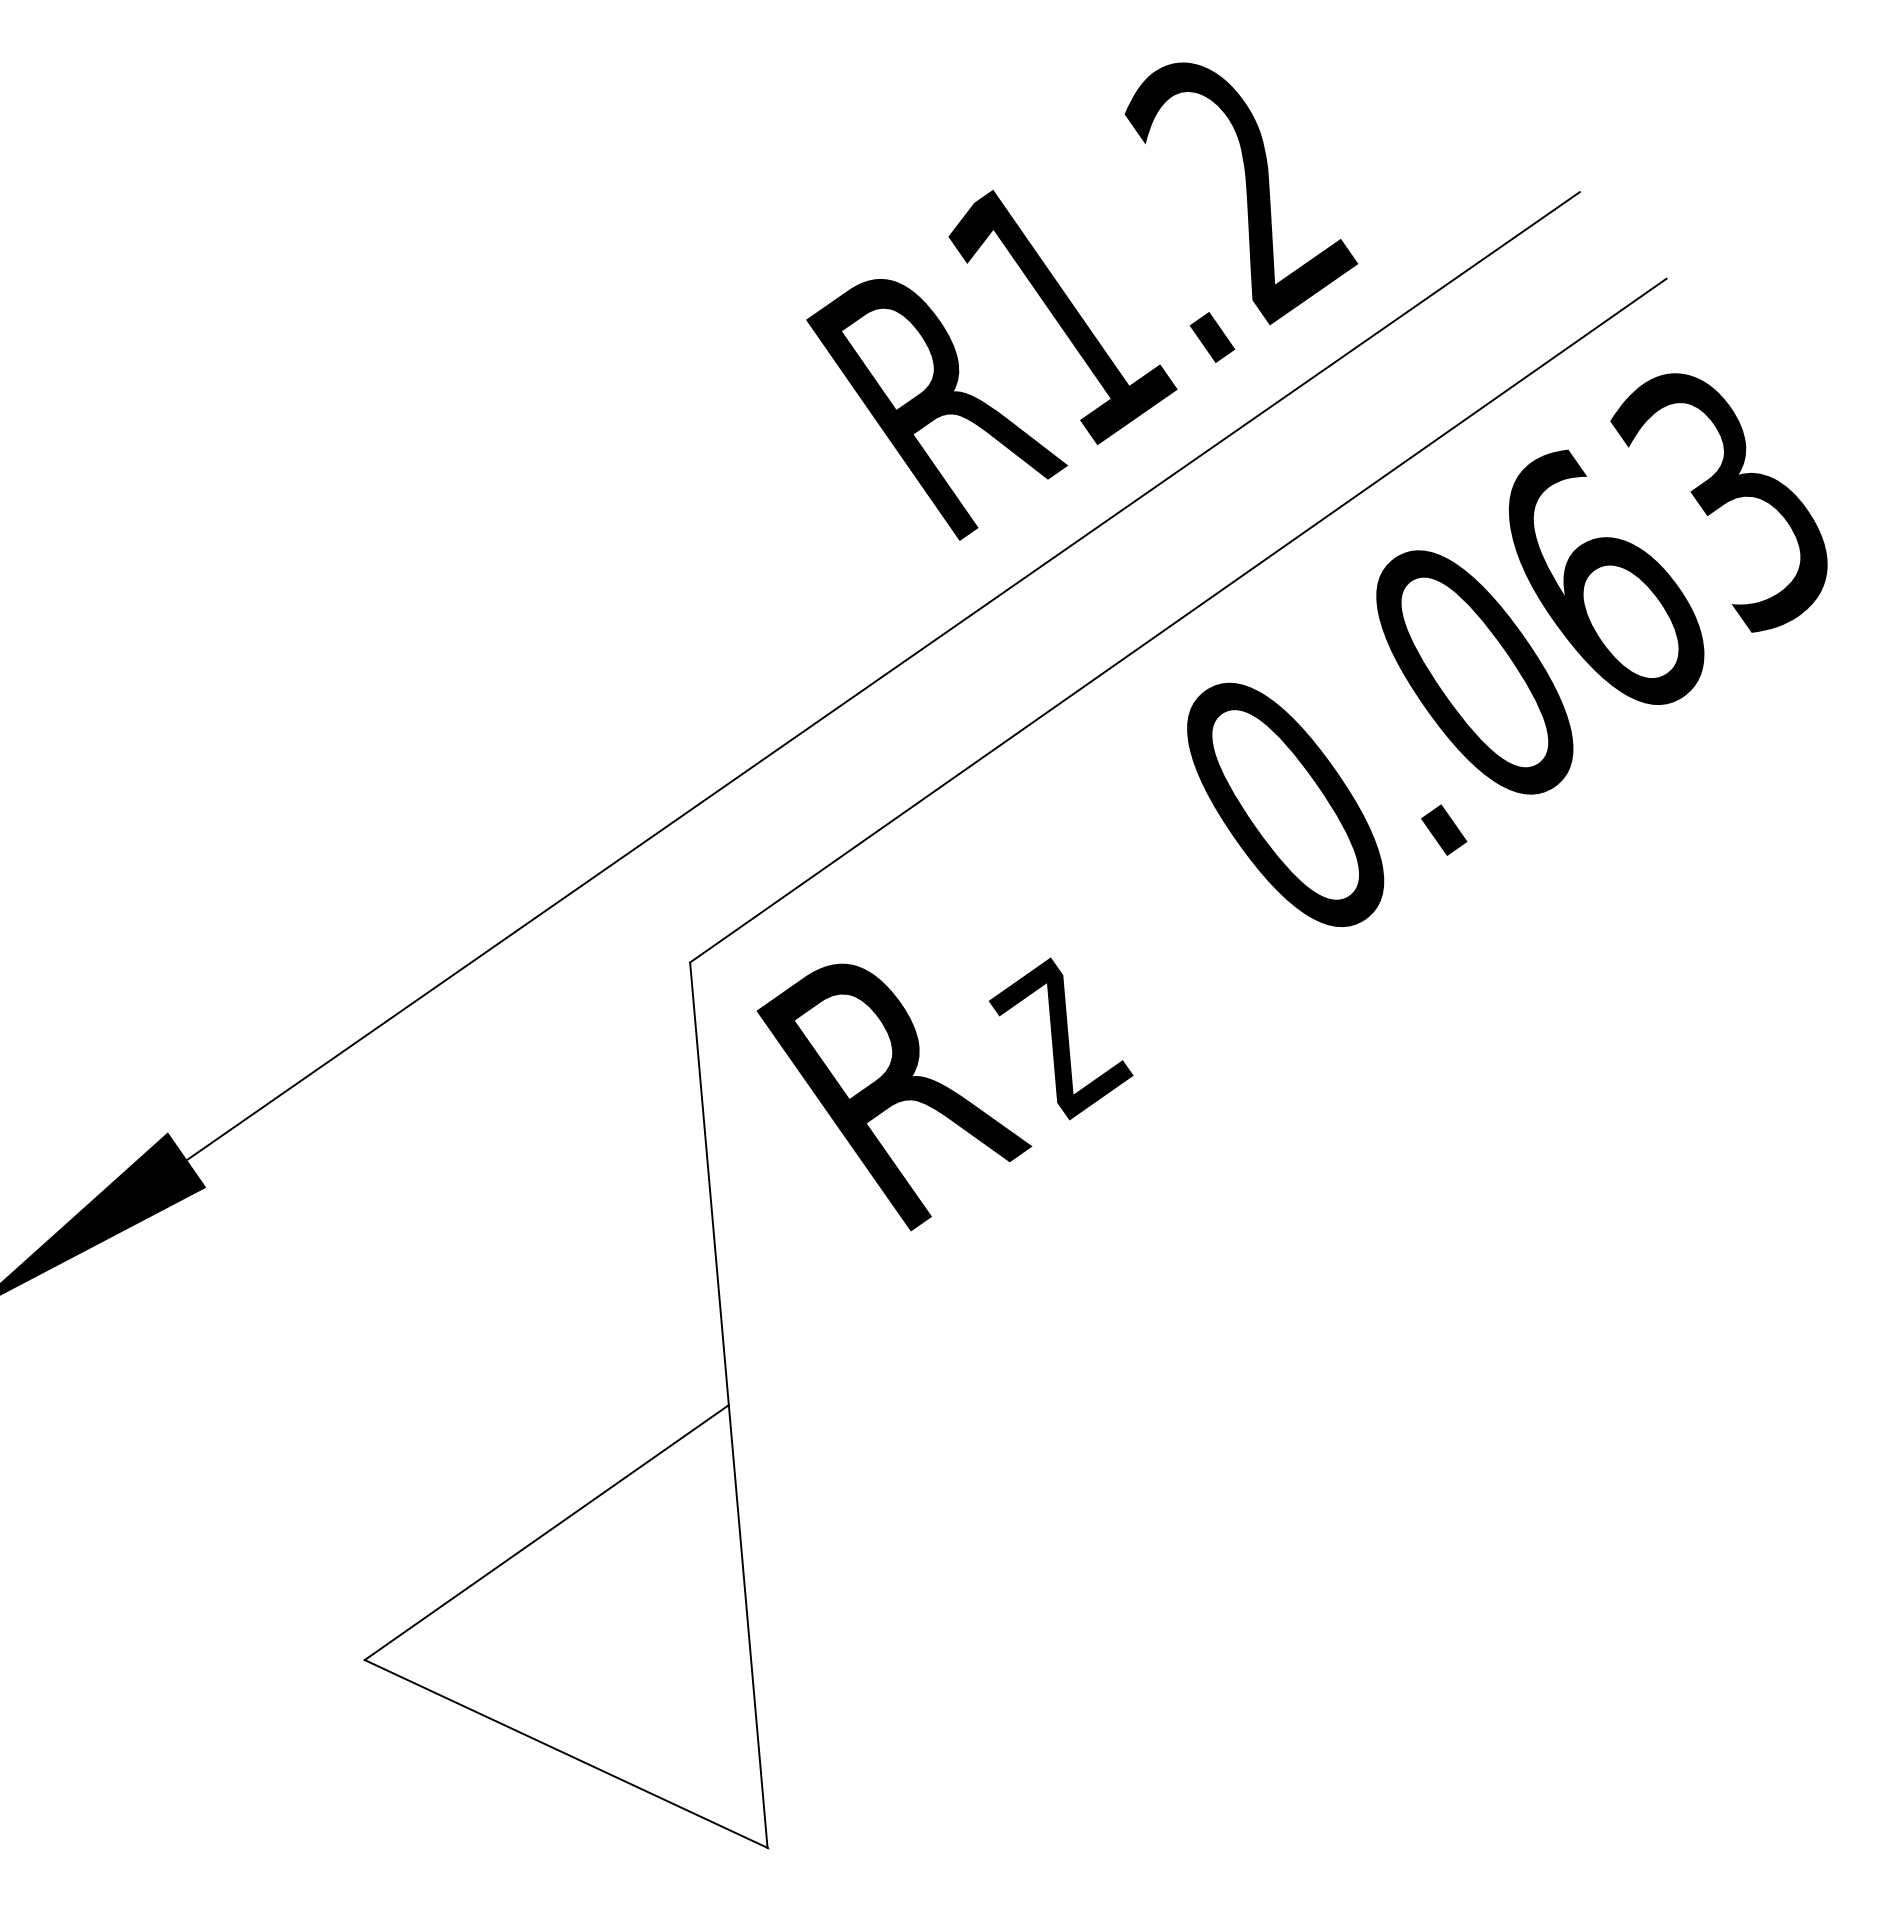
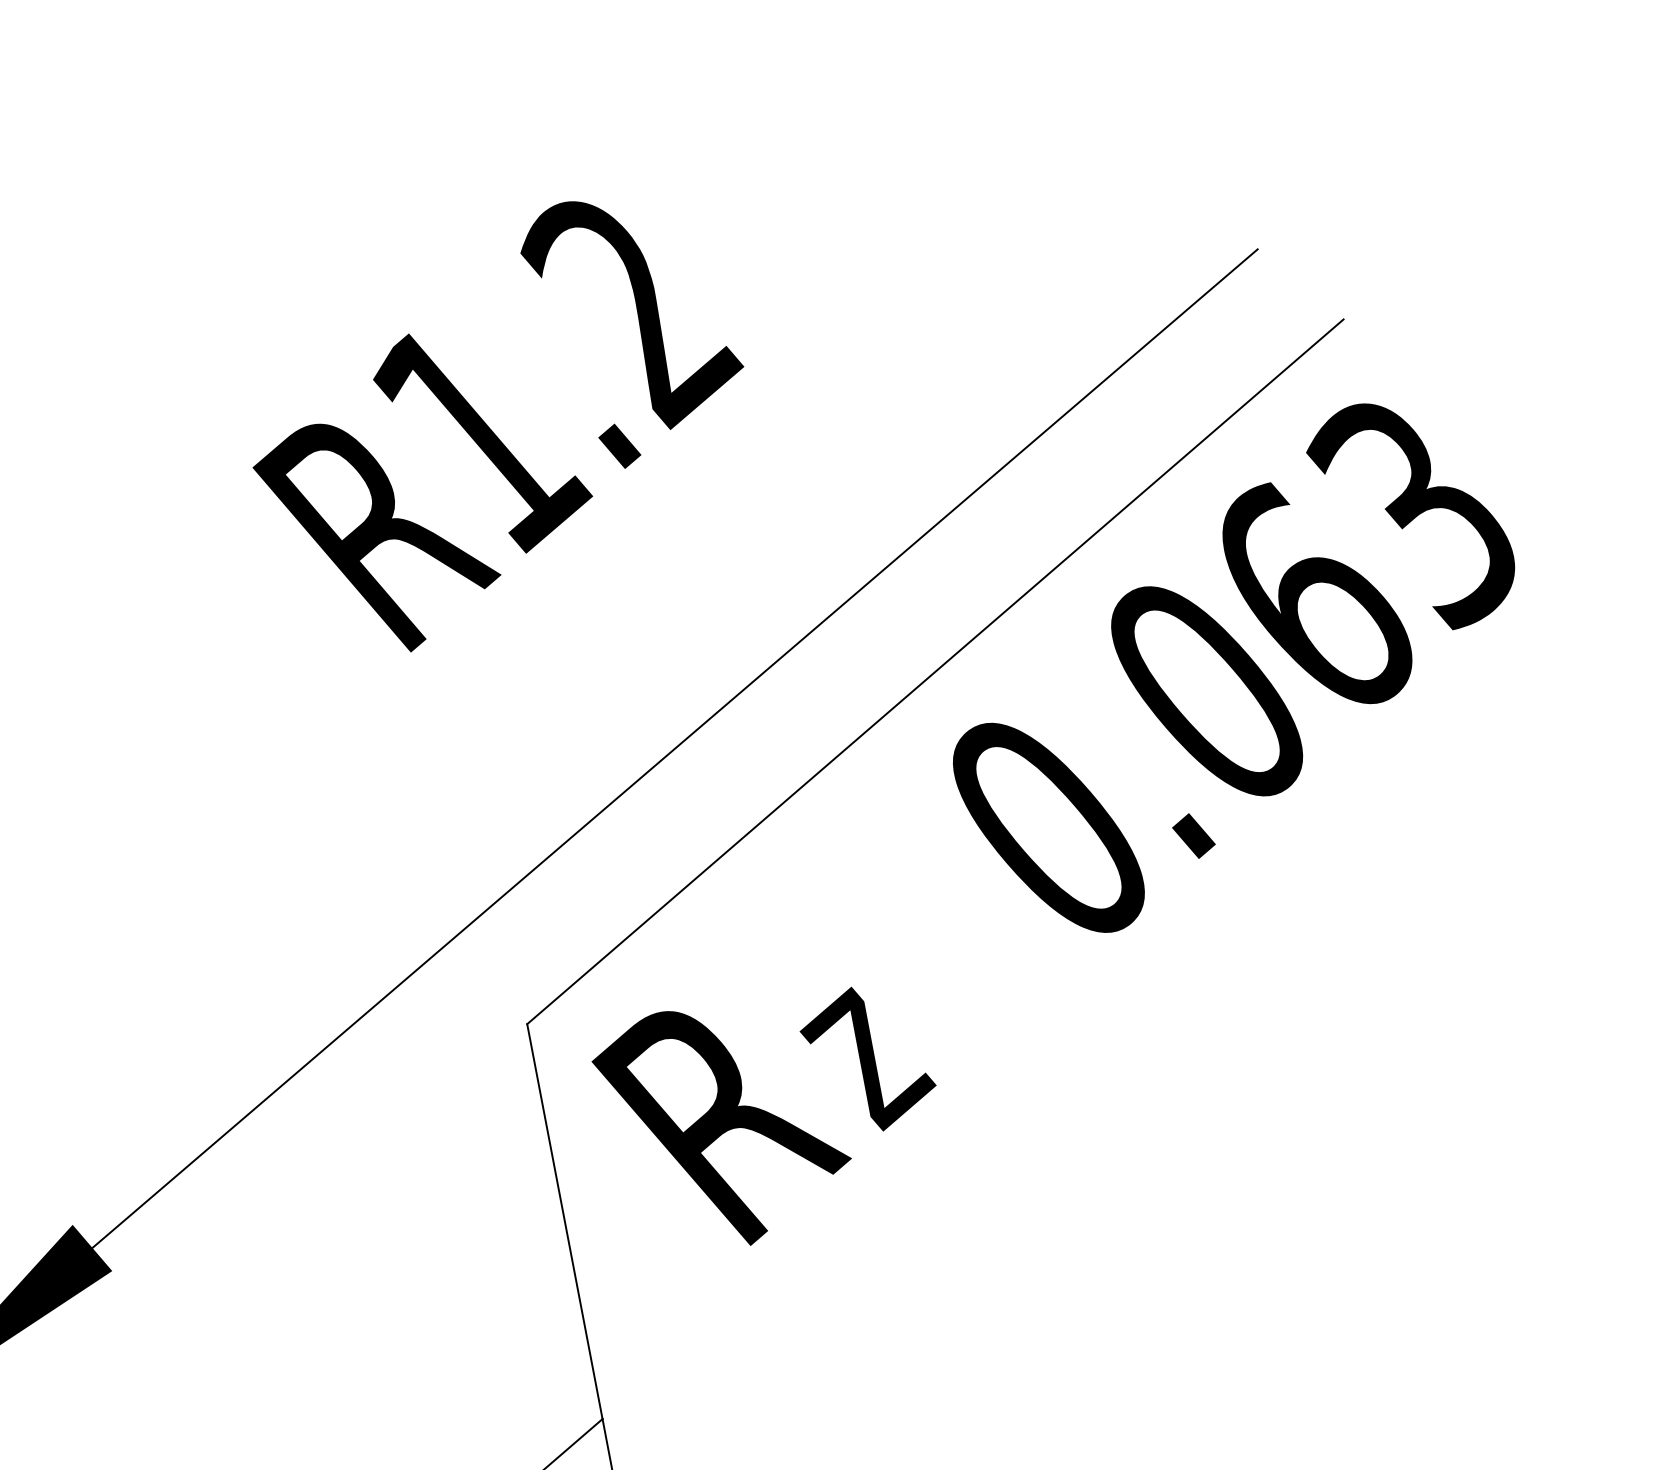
text: (1082, 301) -> (499, 425), moved

